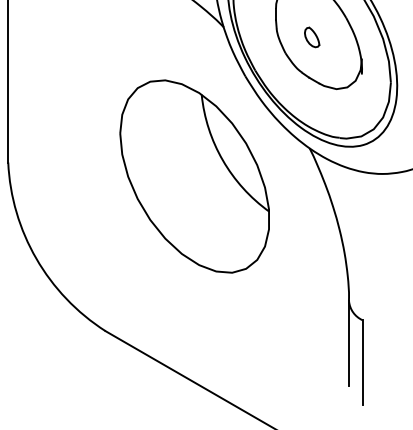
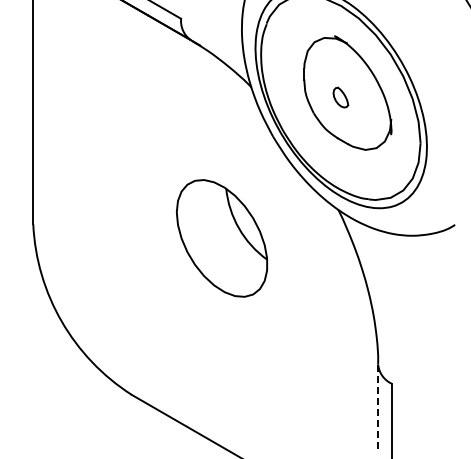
part: (194, 176) -> (221, 238), size x0.6
line: (349, 343) -> (378, 407), solid -> dashed

